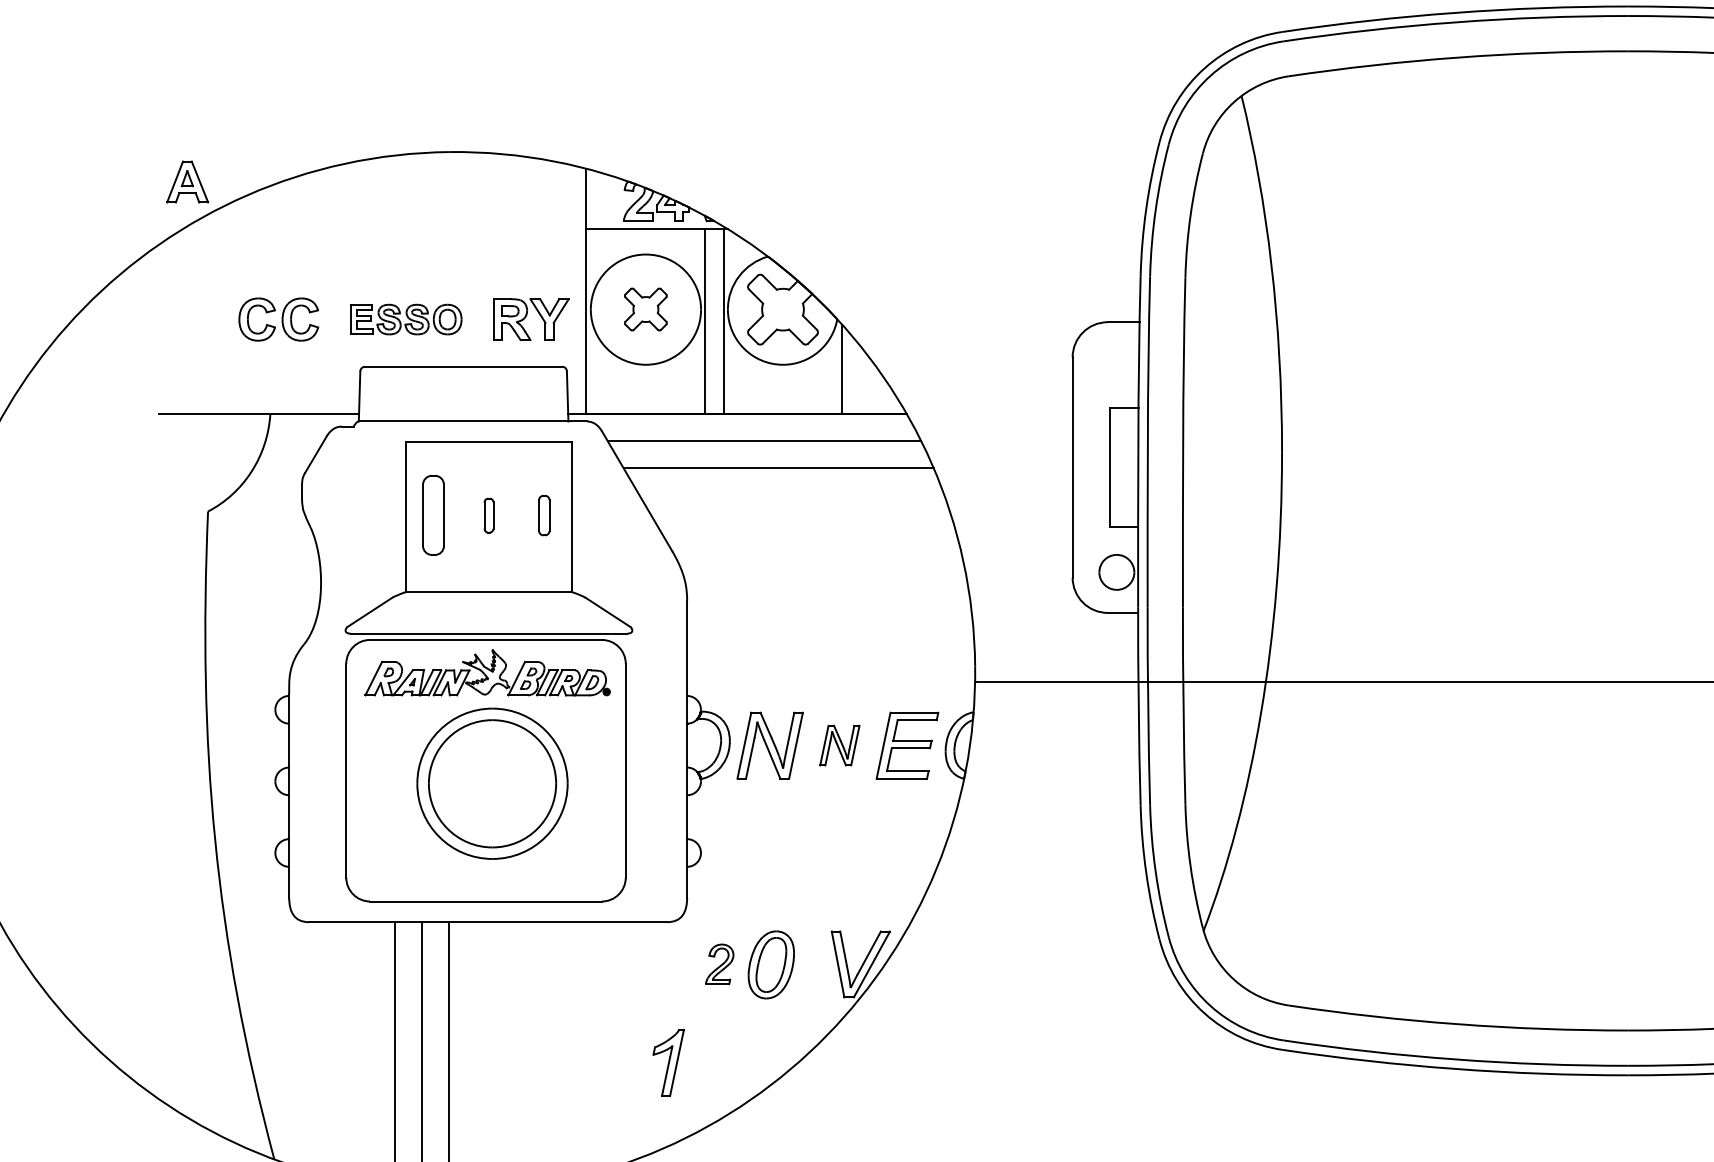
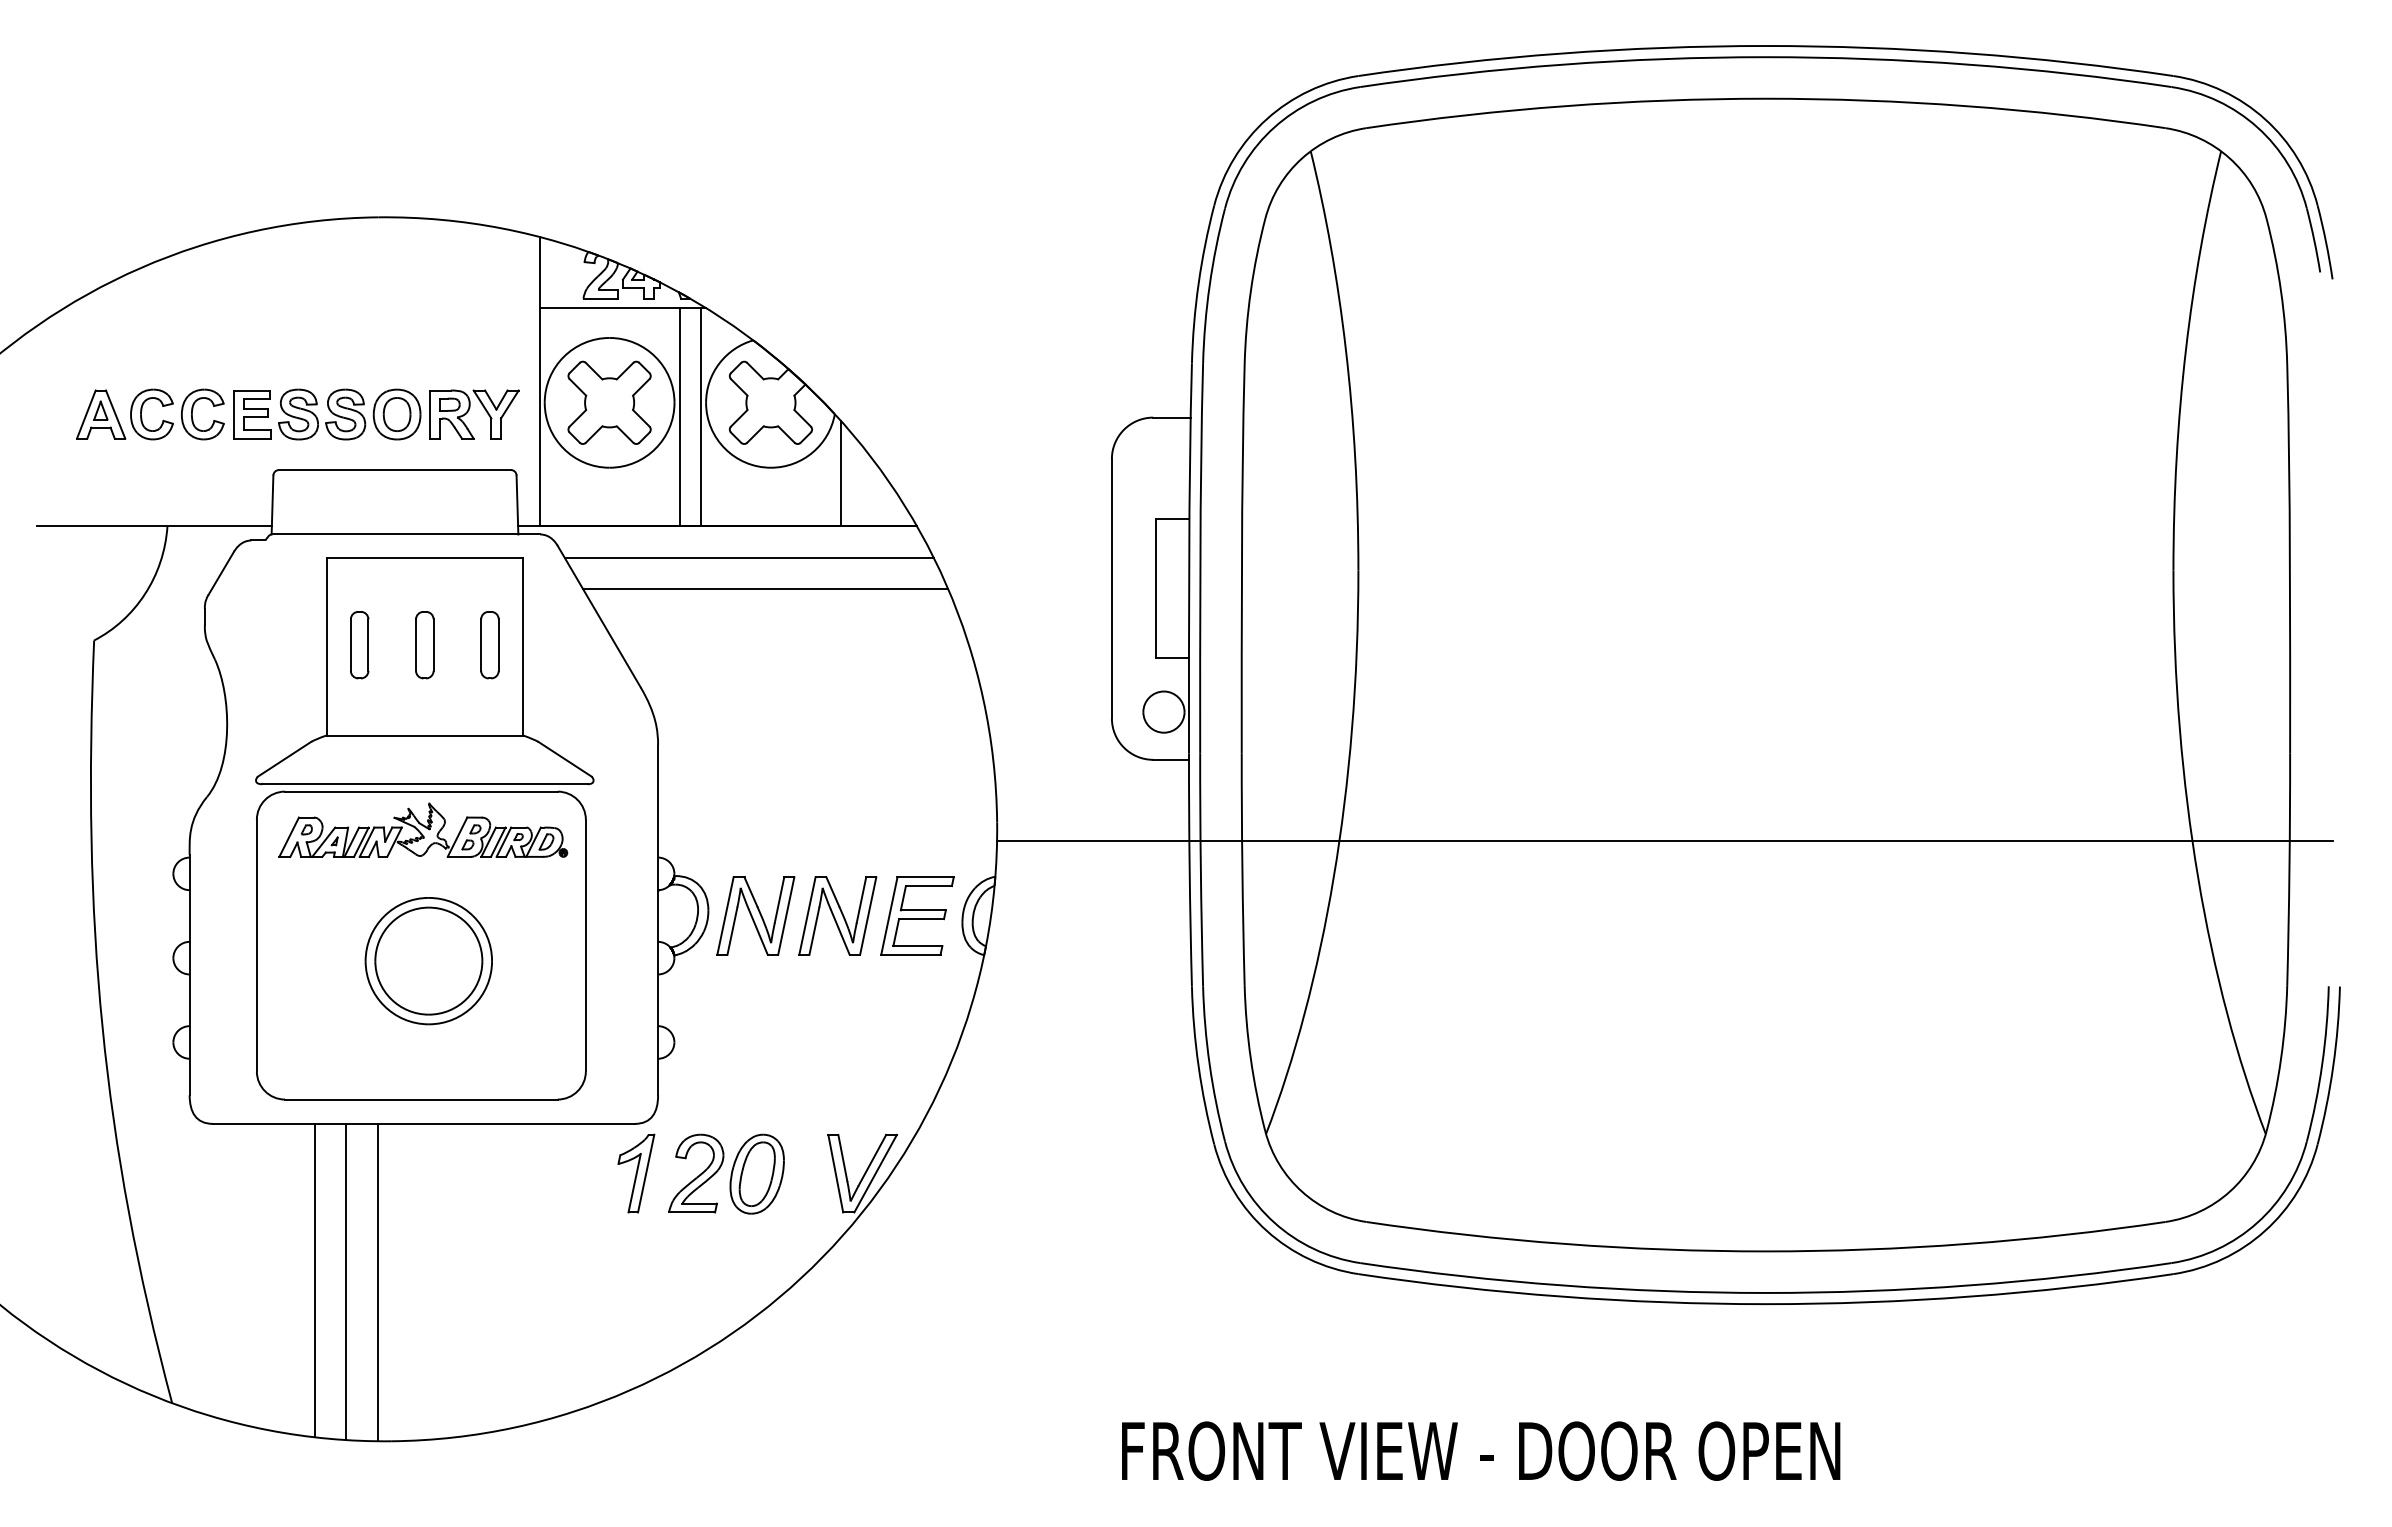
part: (187, 181) -> (101, 414), moved
part: (645, 309) -> (609, 402), size x1.67
part: (406, 319) -> (327, 414), size x1.43
part: (433, 515) -> (359, 645), size x0.71
part: (488, 515) -> (424, 645), size x1.67
part: (543, 515) -> (489, 645), size x1.43
part: (839, 745) -> (837, 915), size x1.67
part: (492, 784) -> (428, 961), size x0.71
part: (719, 964) -> (696, 1173), size x1.67
part: (668, 1062) -> (636, 1173), moved

